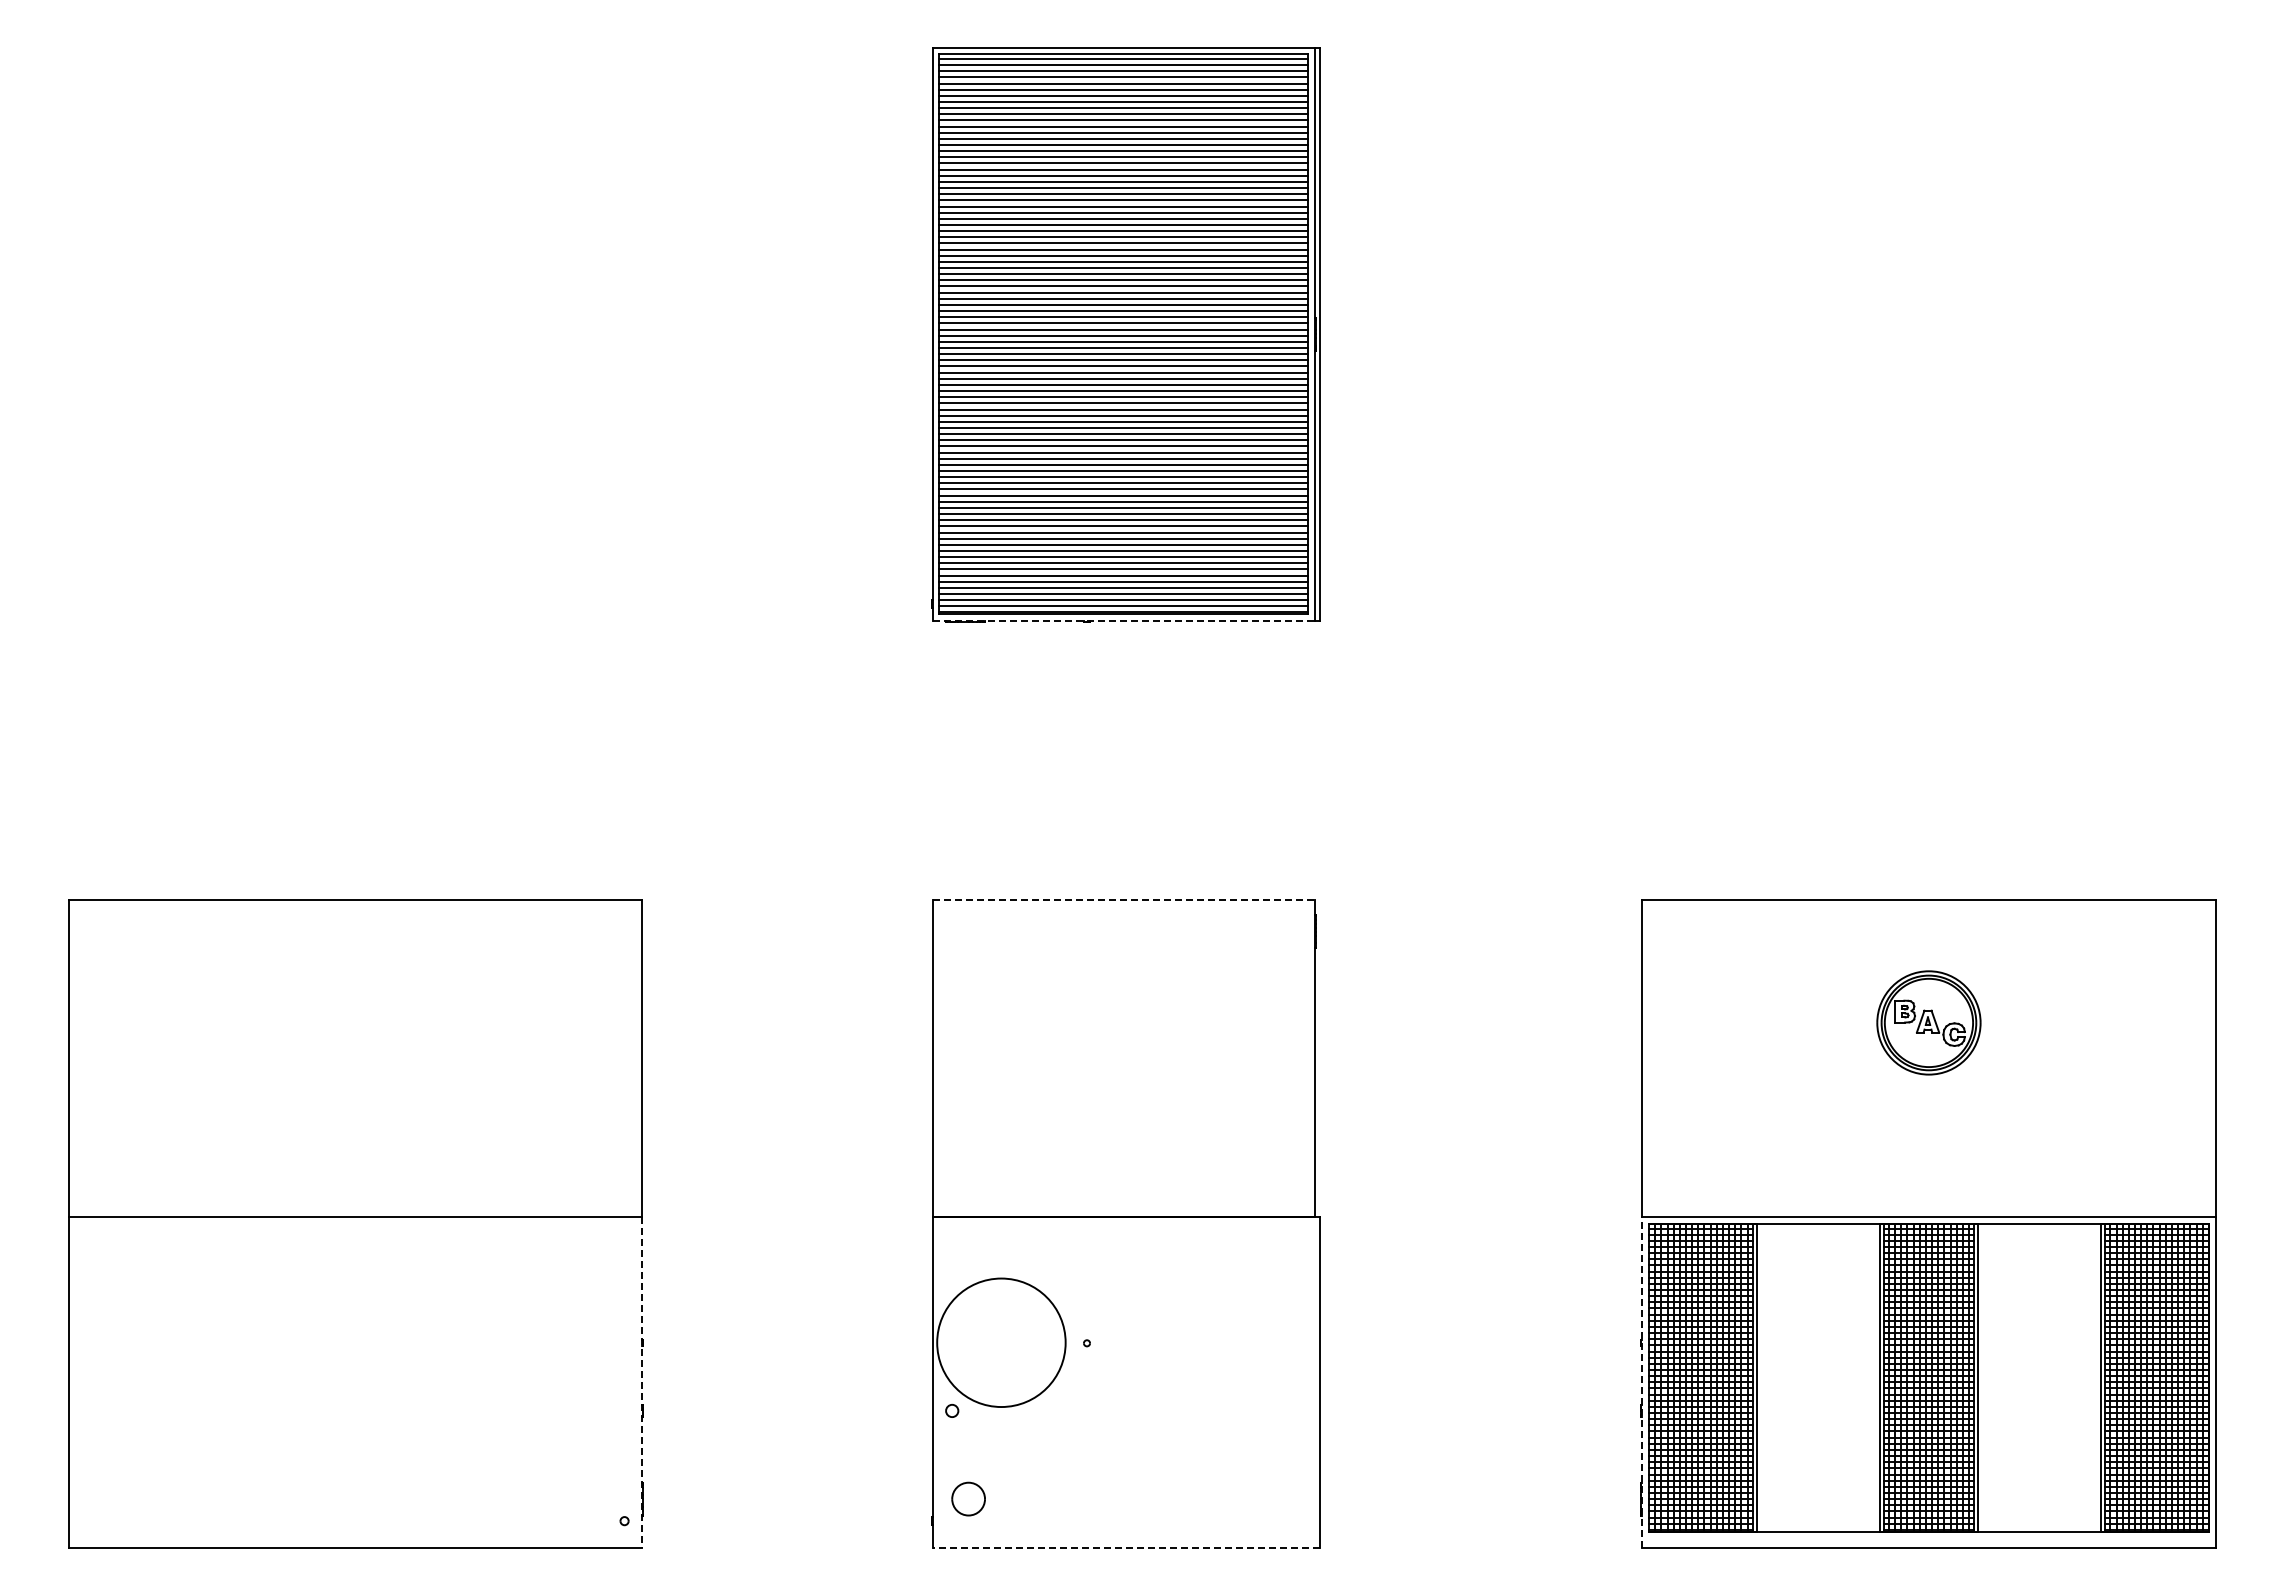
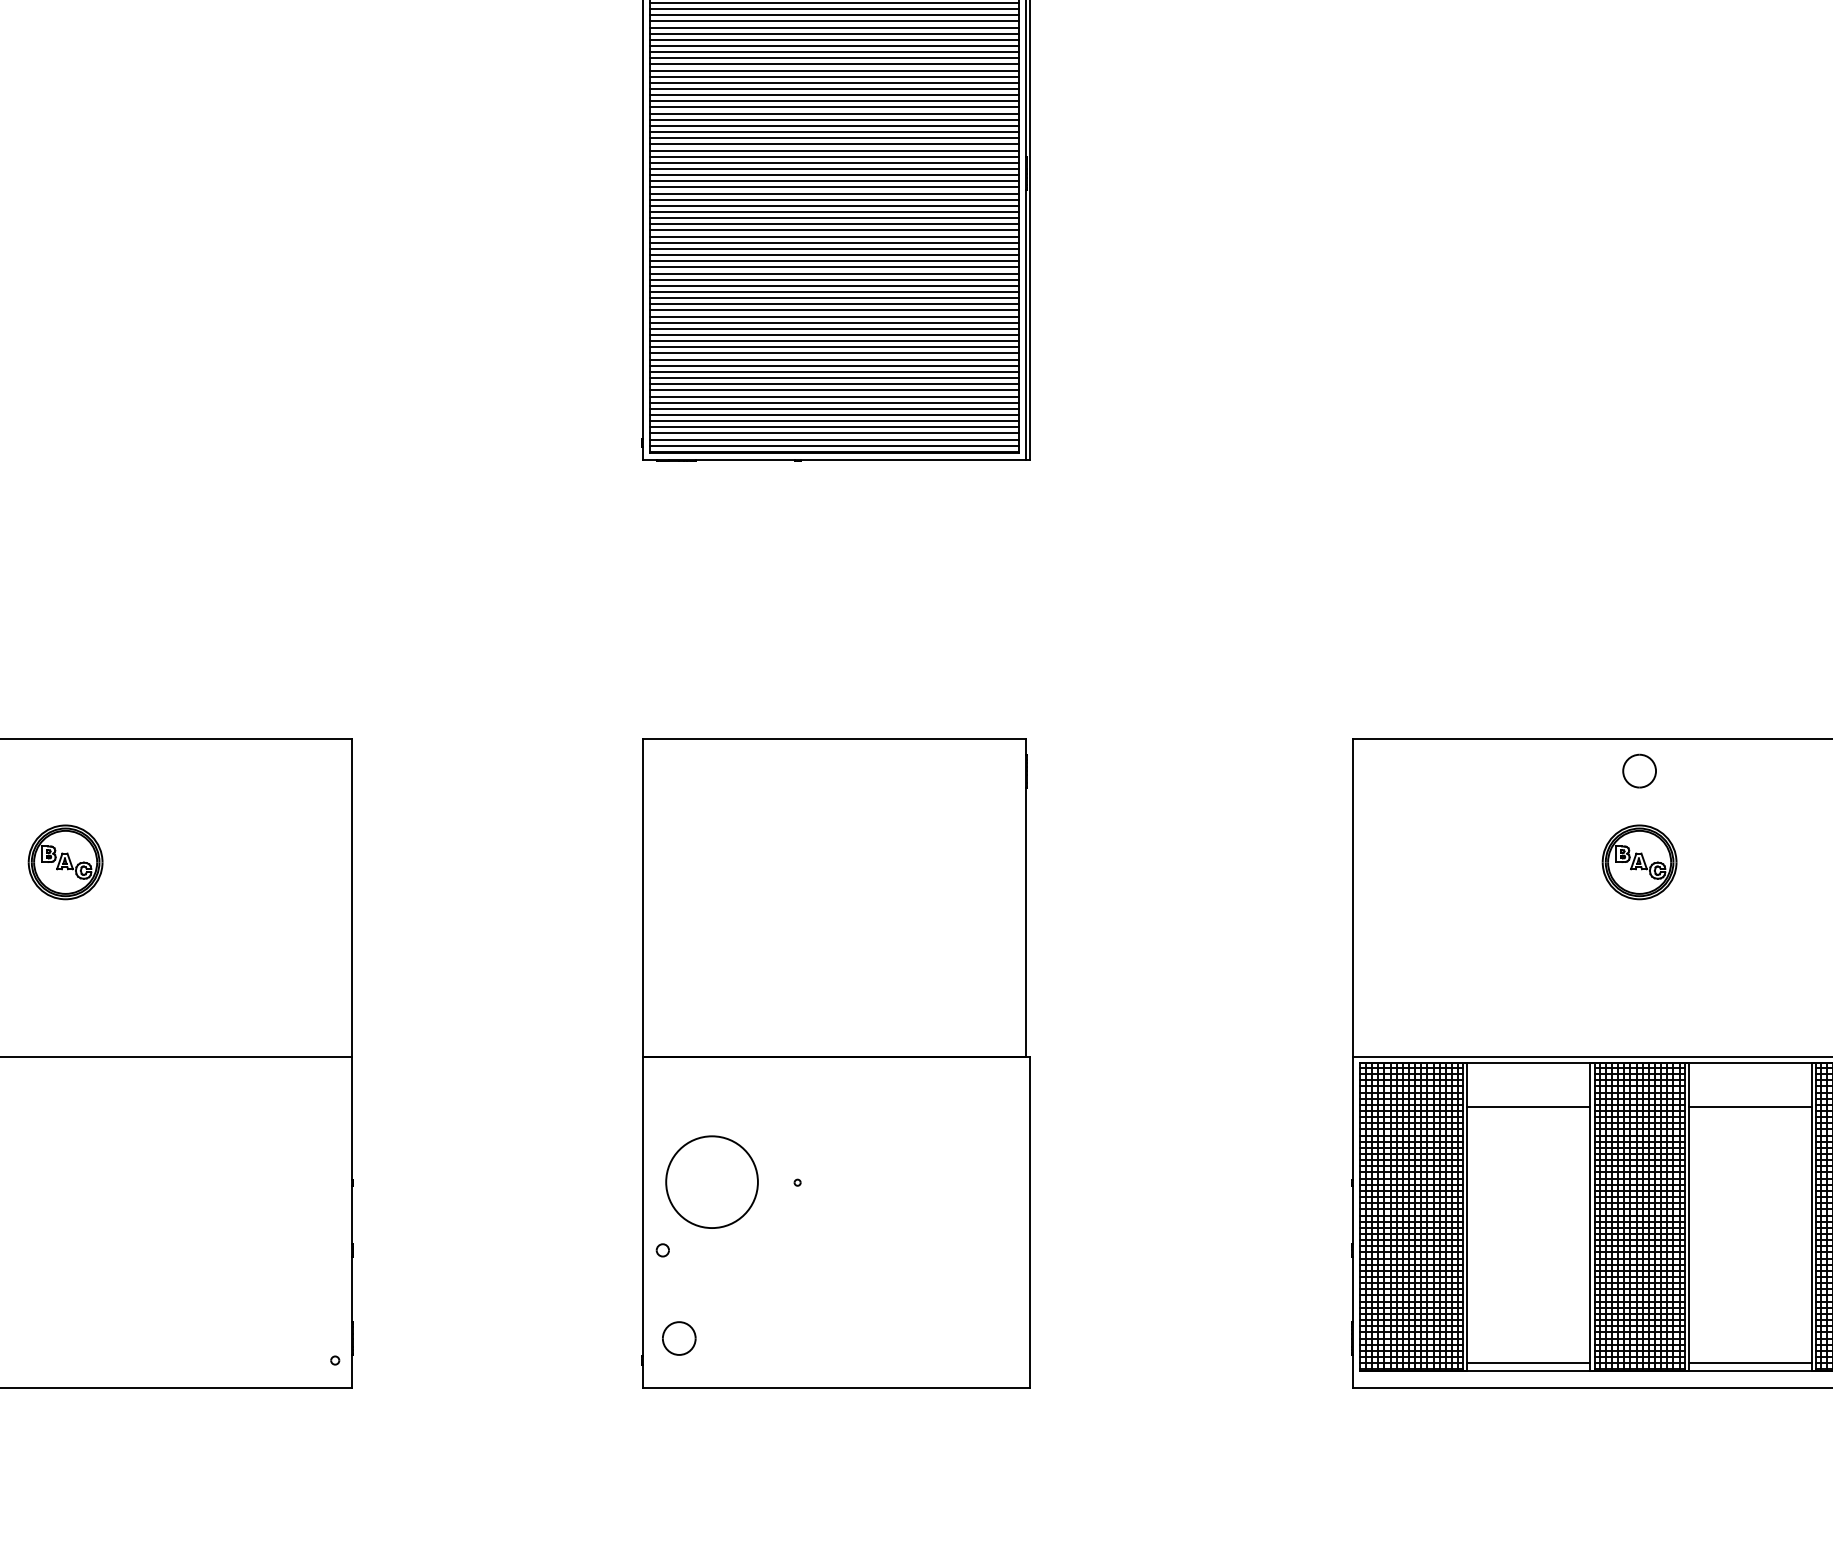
line: (1124, 620) -> (835, 459), dashed -> solid
line: (1124, 899) -> (835, 738), dashed -> solid
part: (1928, 931) -> (1639, 770), added
part: (354, 1022) -> (65, 861), added
part: (1928, 1022) -> (1639, 861), size x0.71
line: (1817, 1267) -> (1528, 1106), added
line: (2039, 1267) -> (1750, 1106), added
circle: (1001, 1342) -> (712, 1181), size x0.71
line: (641, 1382) -> (352, 1221), dashed -> solid
line: (1642, 1382) -> (1353, 1221), dashed -> solid
line: (1817, 1523) -> (1528, 1362), added
line: (2039, 1523) -> (1750, 1362), added
line: (1125, 1548) -> (836, 1387), dashed -> solid

